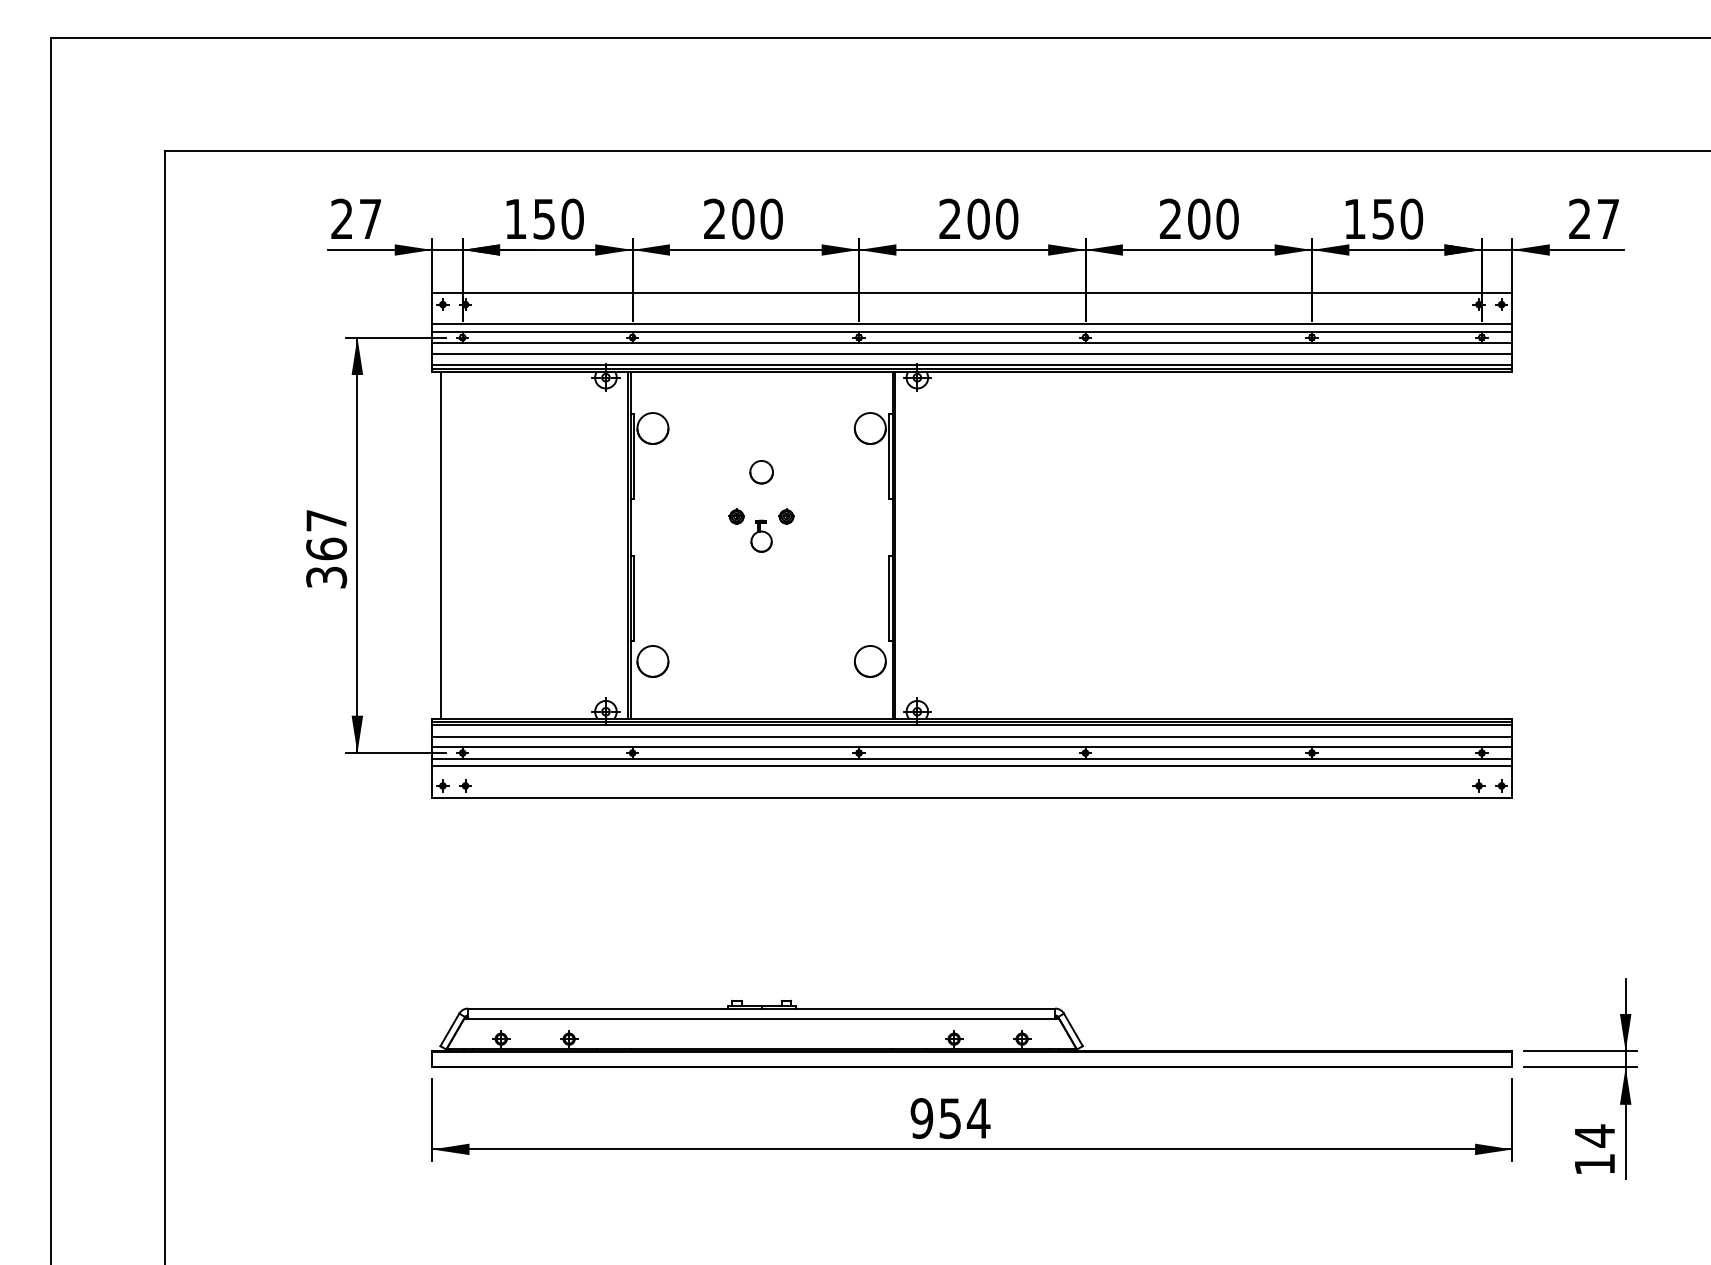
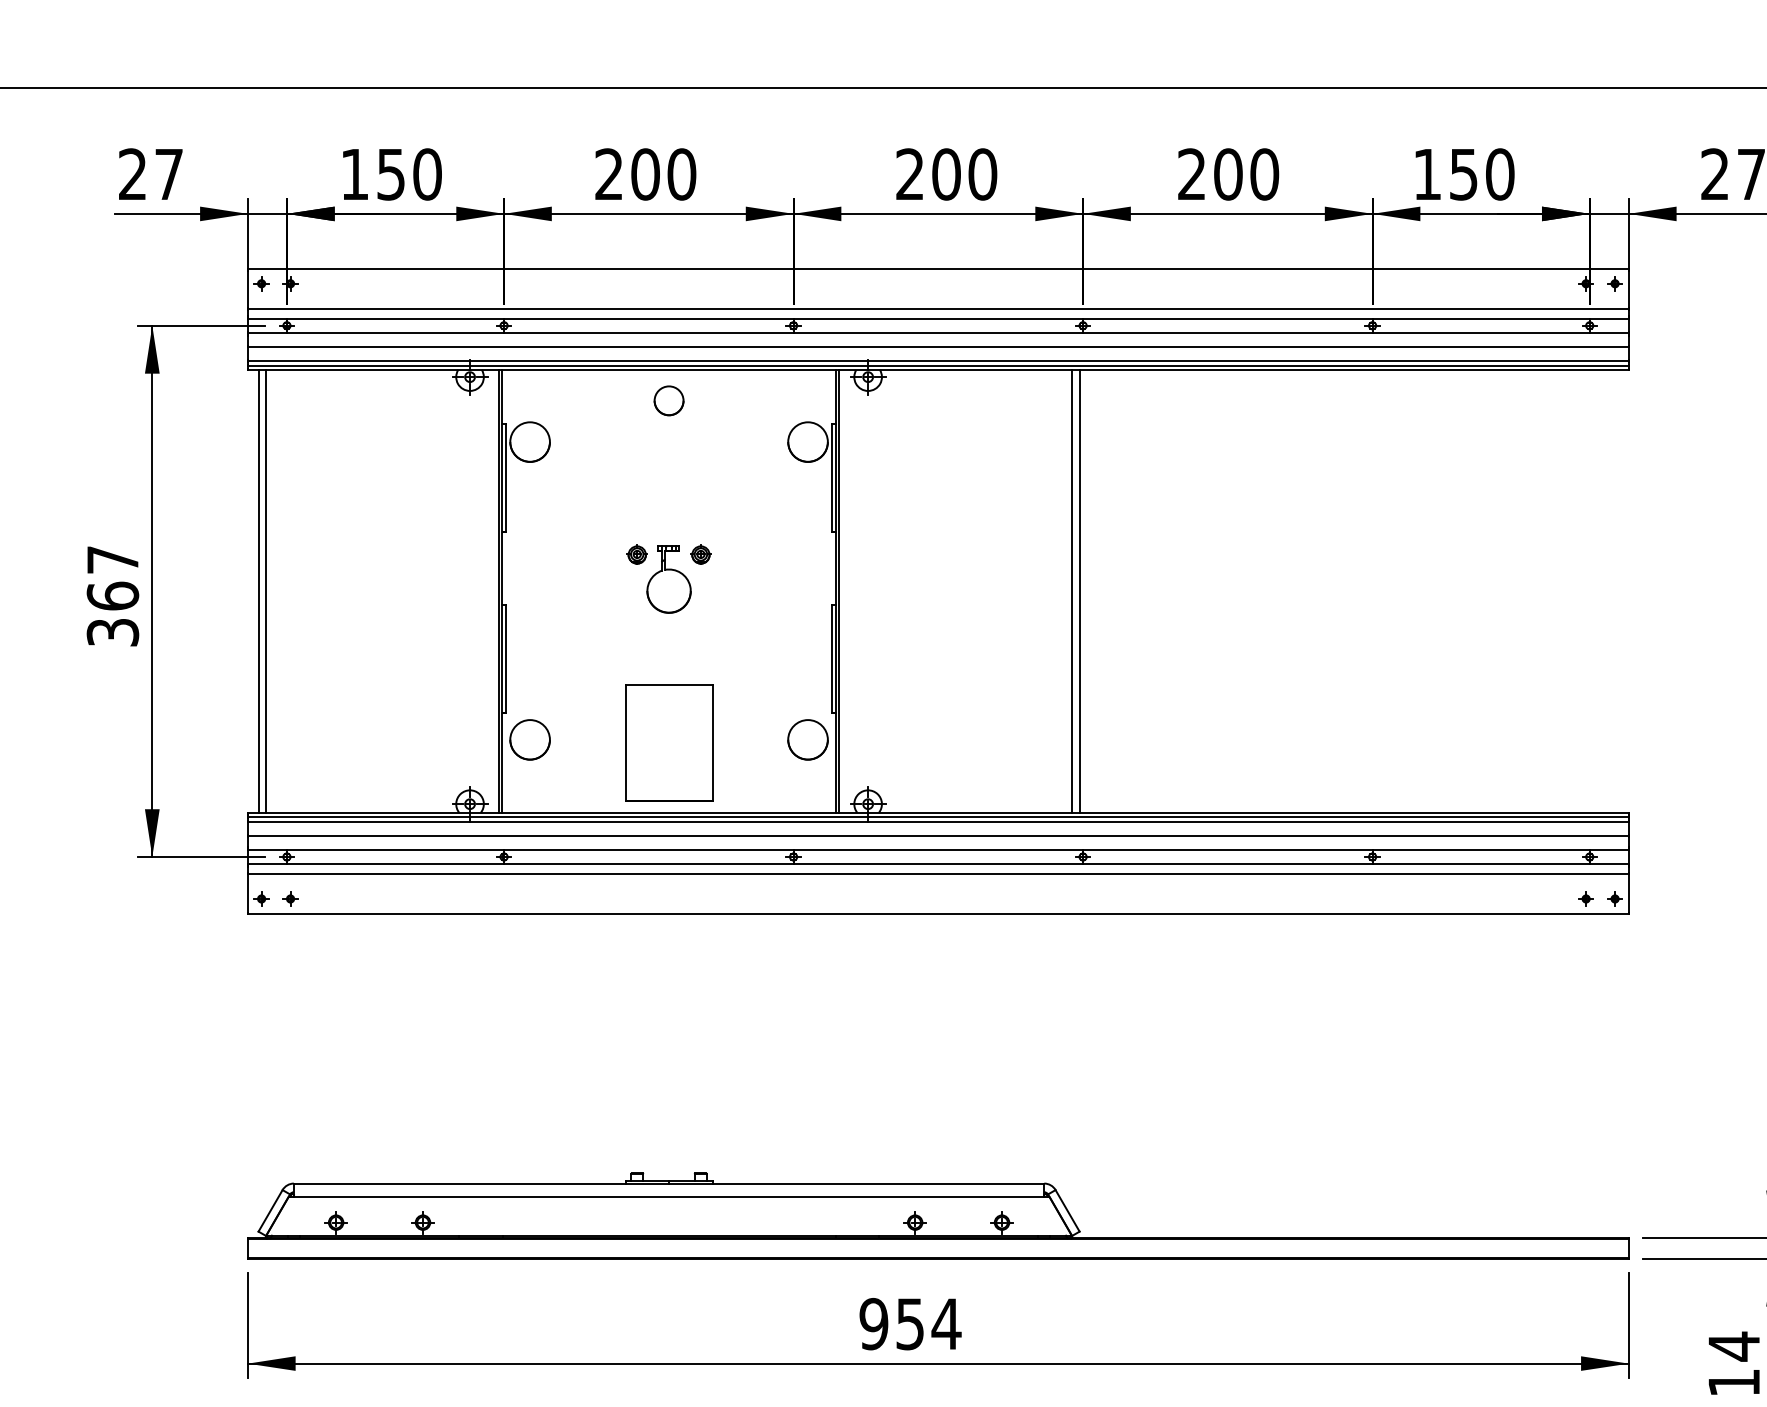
circle: (761, 472) -> (668, 401), moved
part: (761, 536) -> (668, 580), size x1.67
line: (446, 545) -> (266, 591), added
line: (1076, 545) -> (1071, 591), added
line: (1082, 545) -> (1079, 591), added
part: (761, 663) -> (668, 742), added

